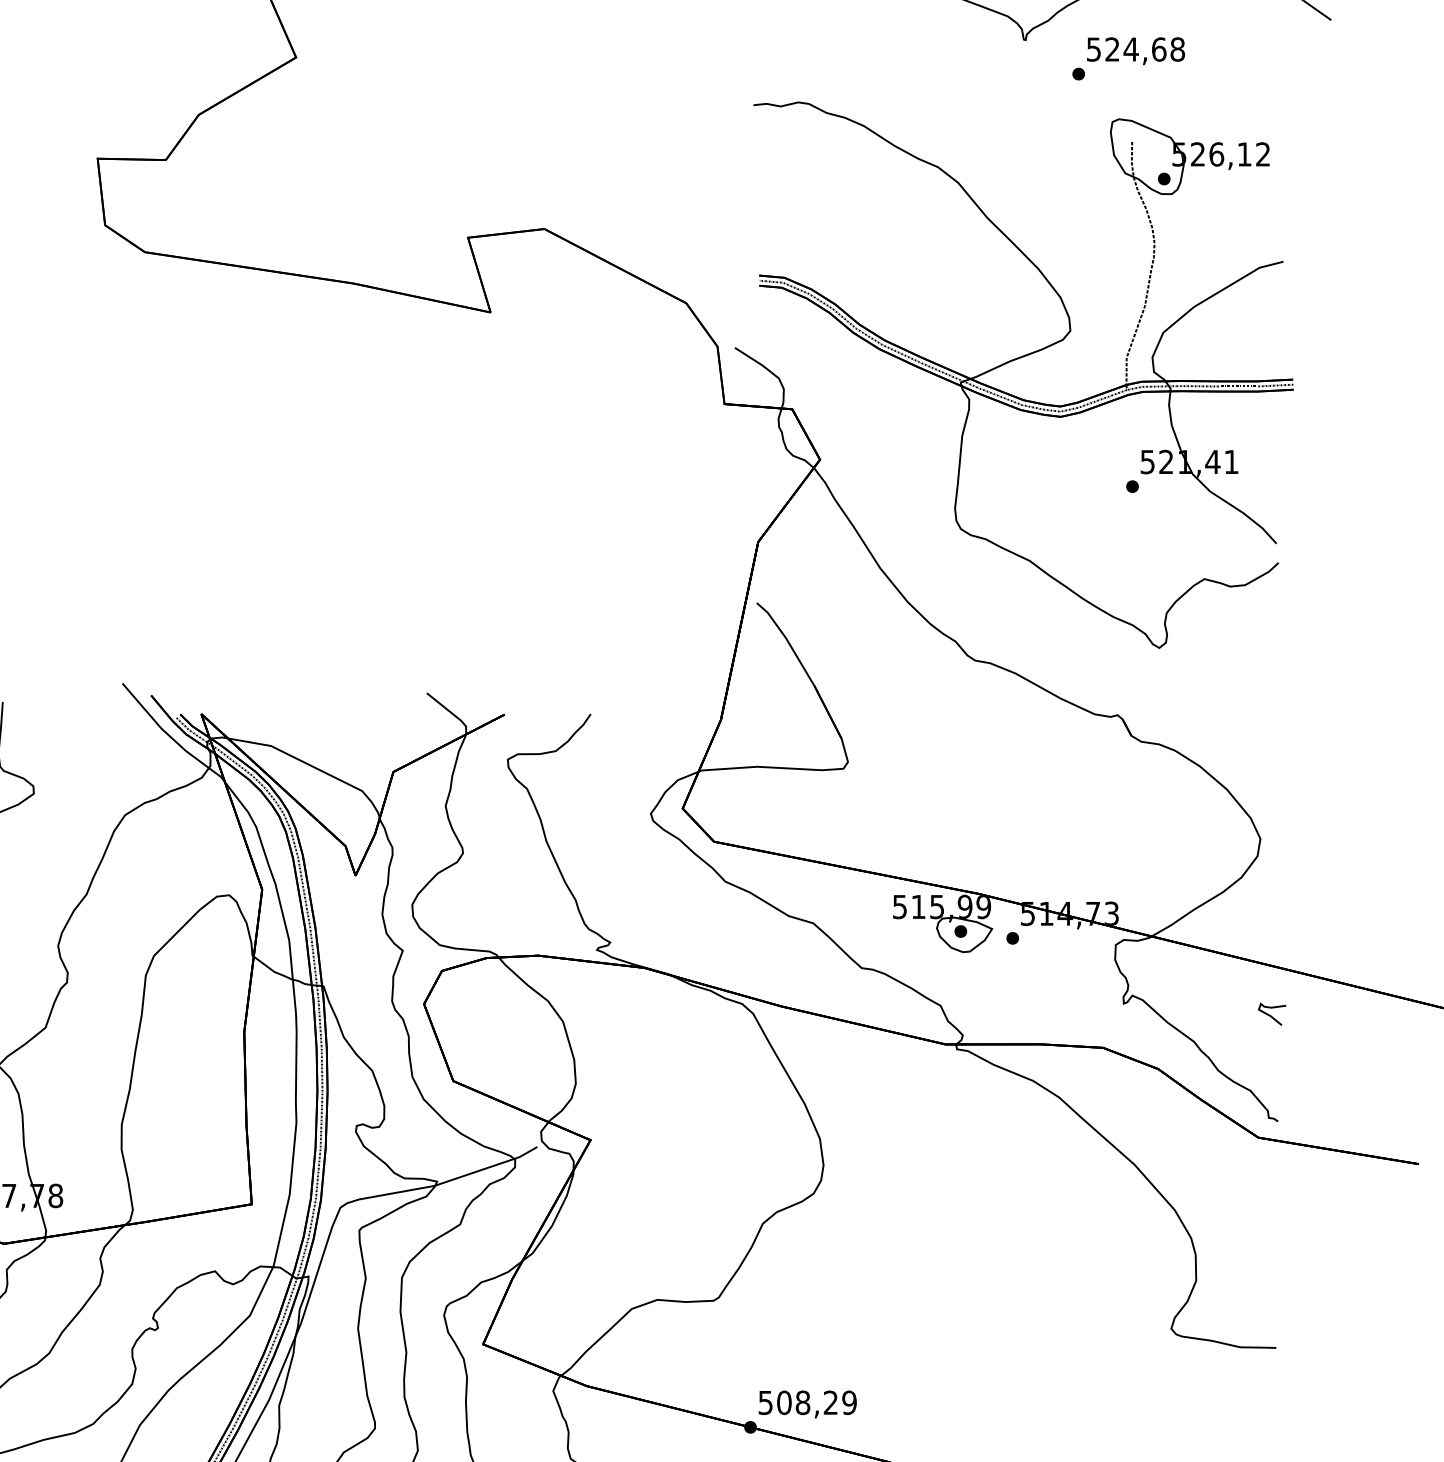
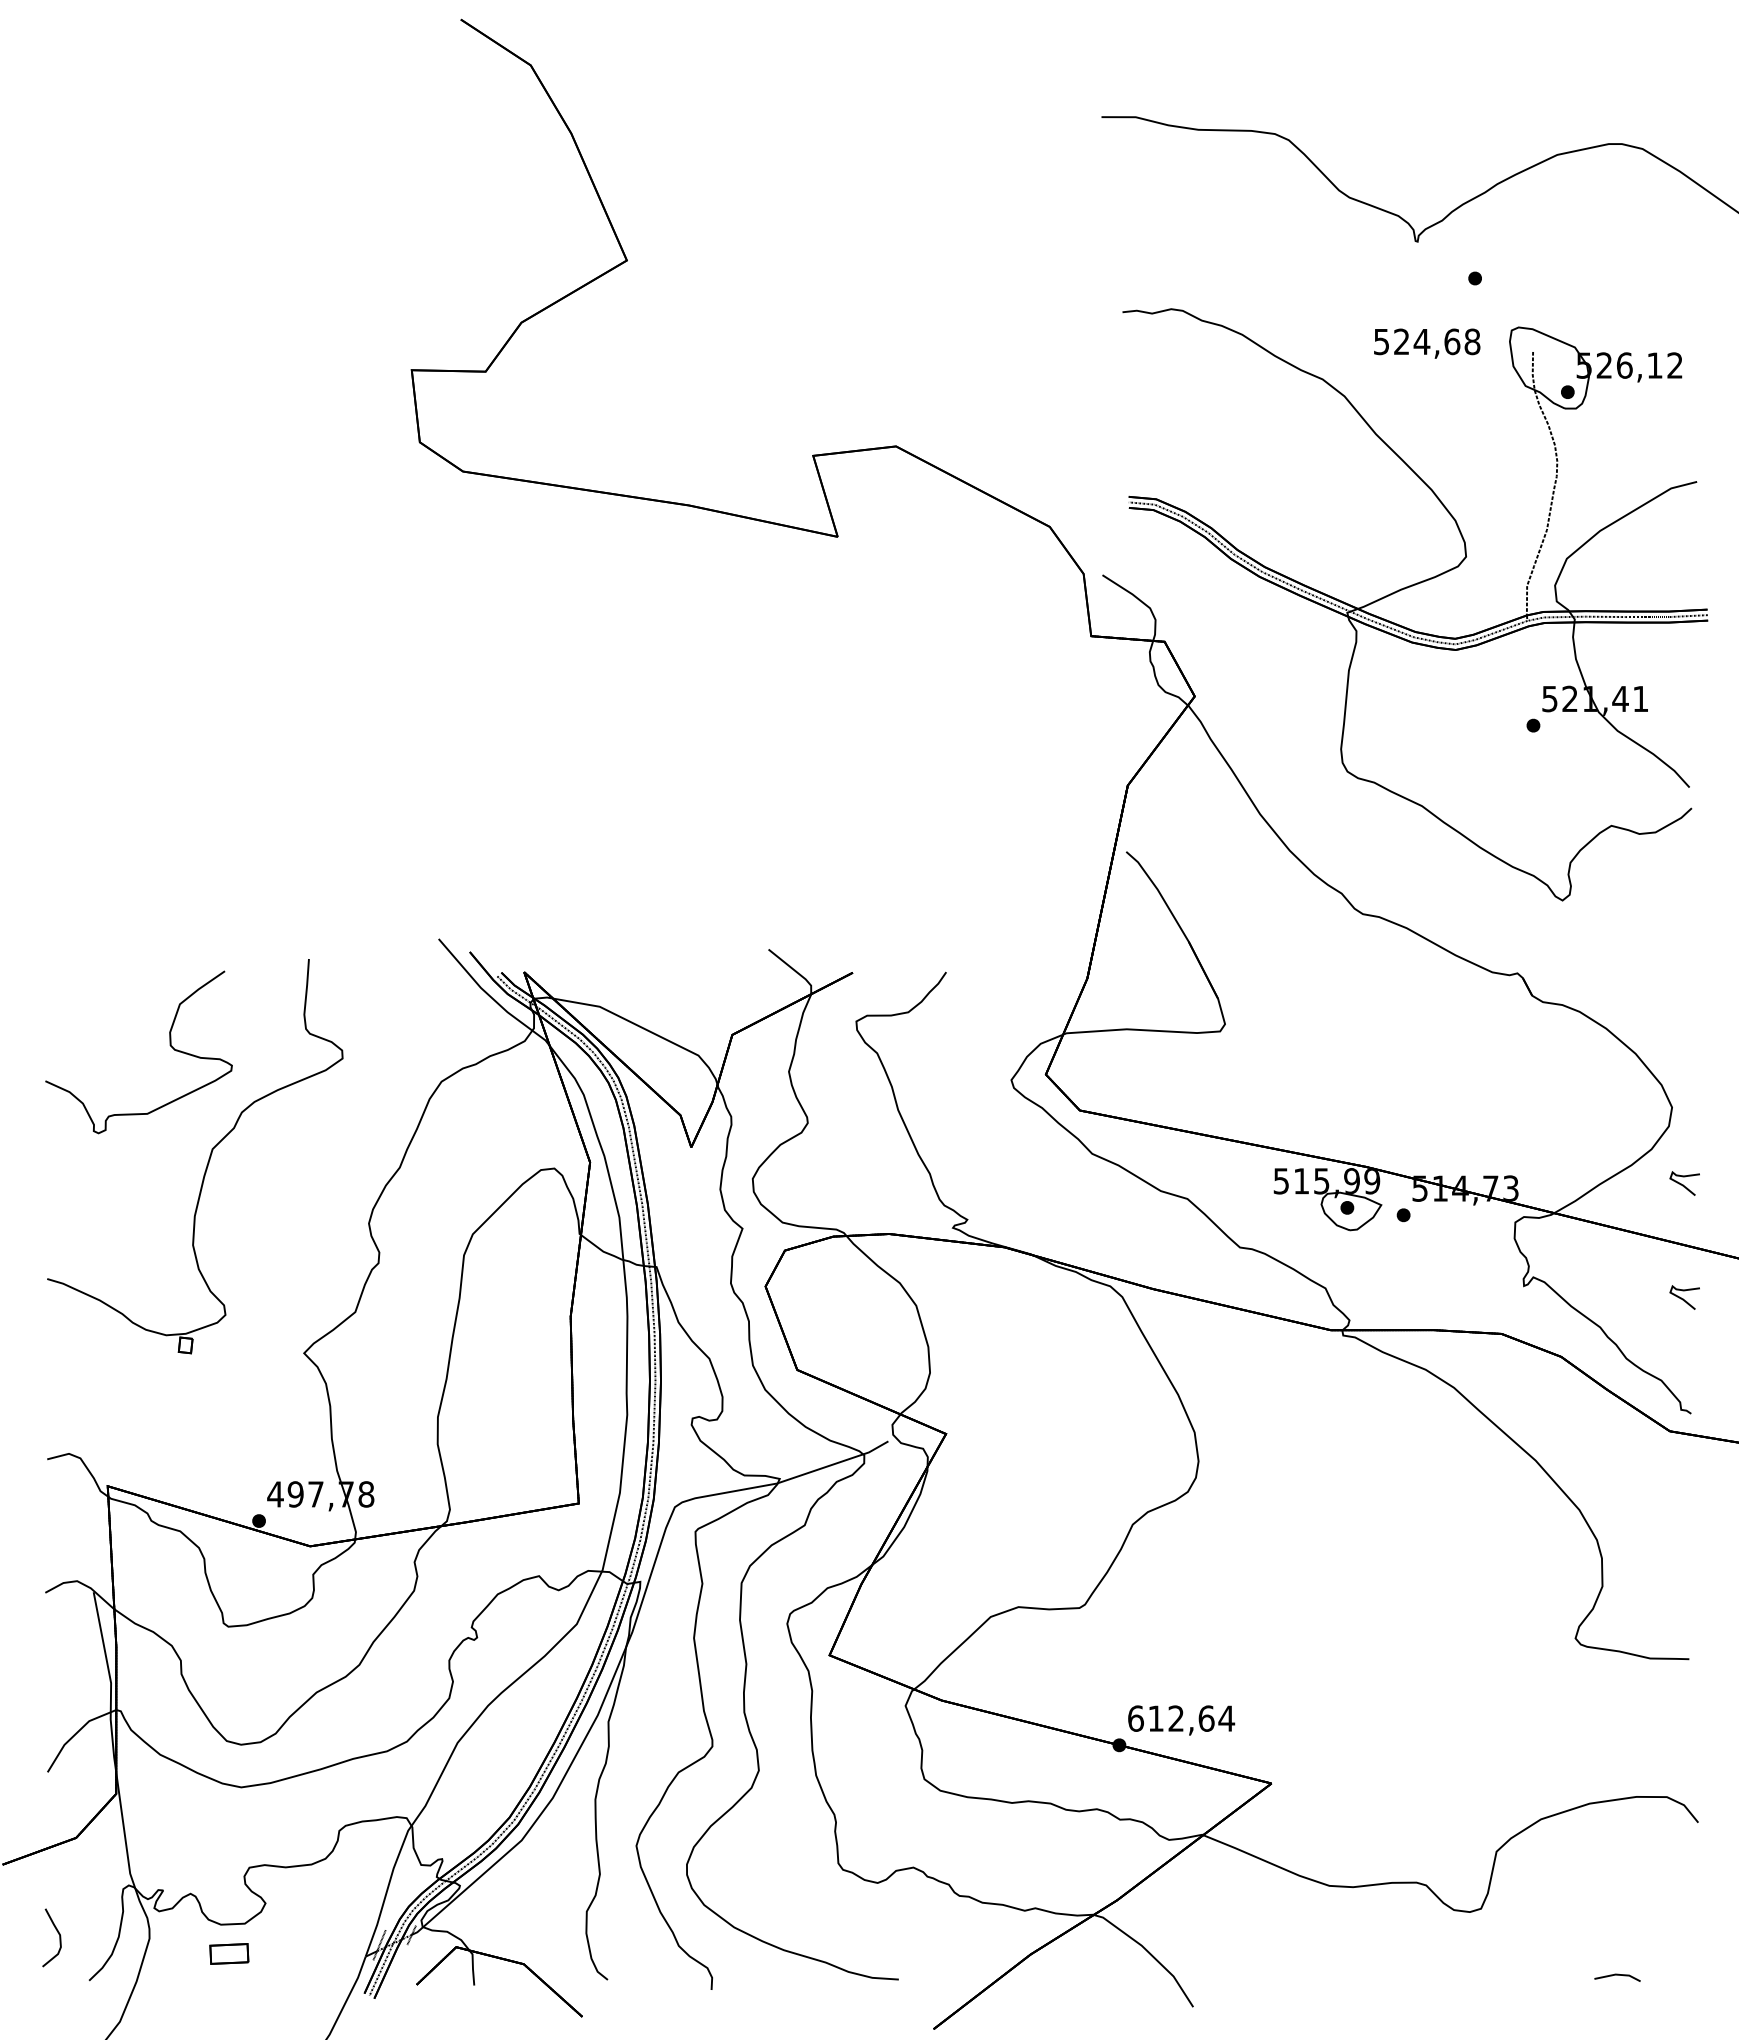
text: (1136, 51) -> (1427, 343), moved
curve: (1270, 909) -> (1683, 1184), added
text: (807, 1402) -> (1181, 1718), 508,29 -> 612,64

